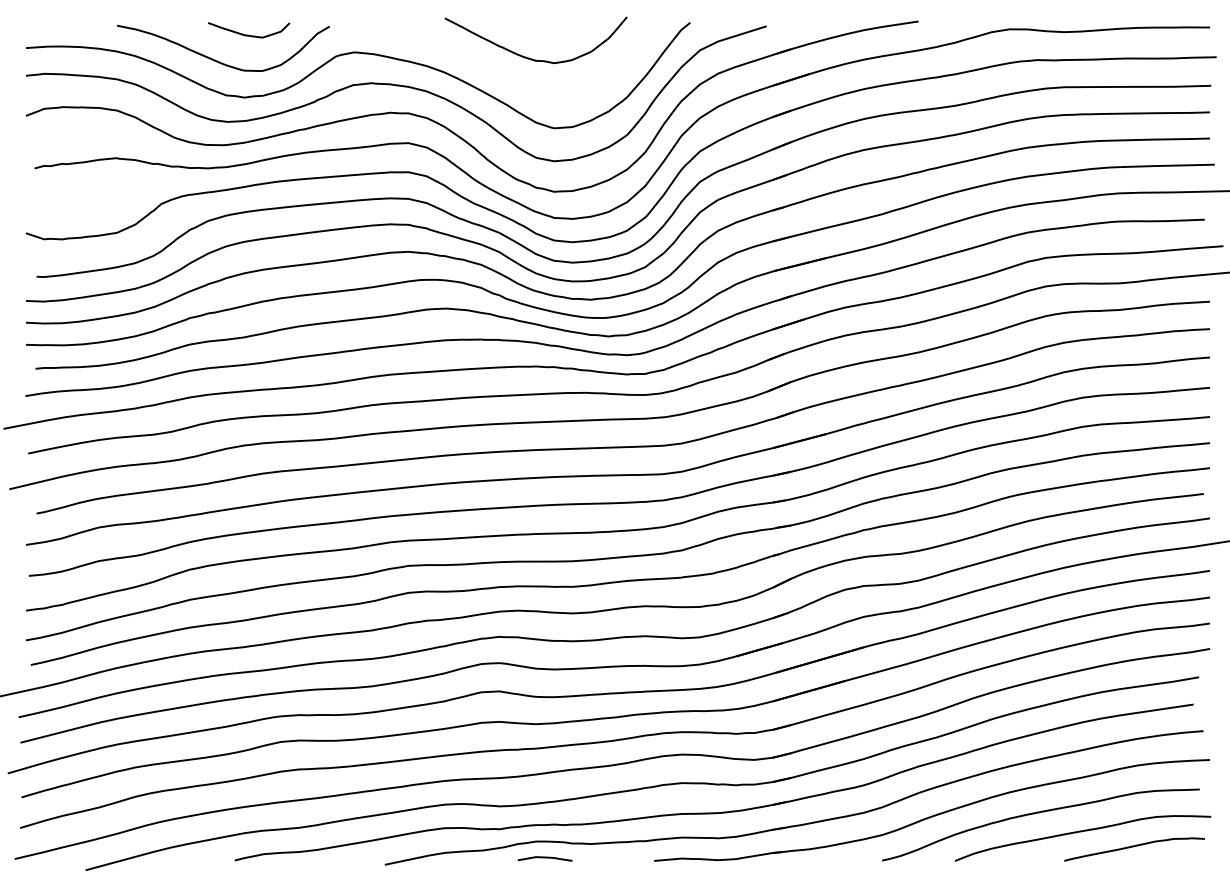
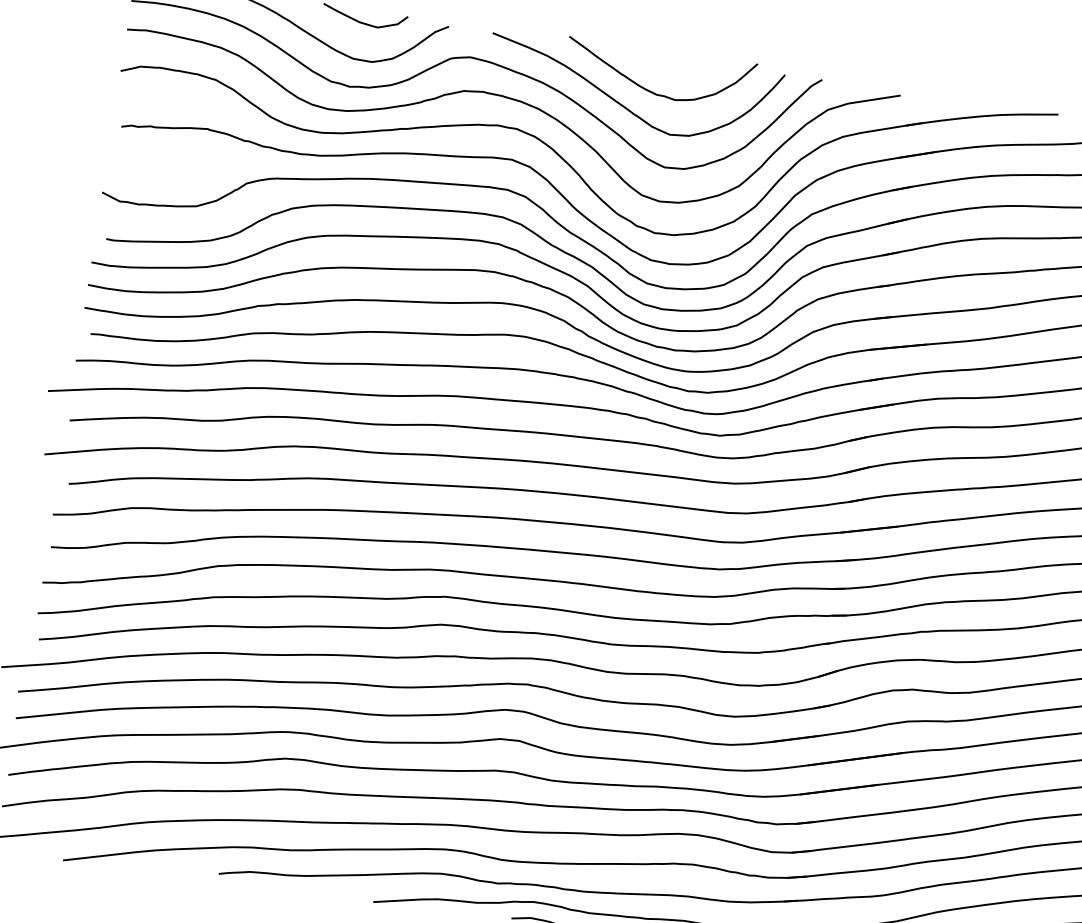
curve: (506, 75) -> (623, 105), added

